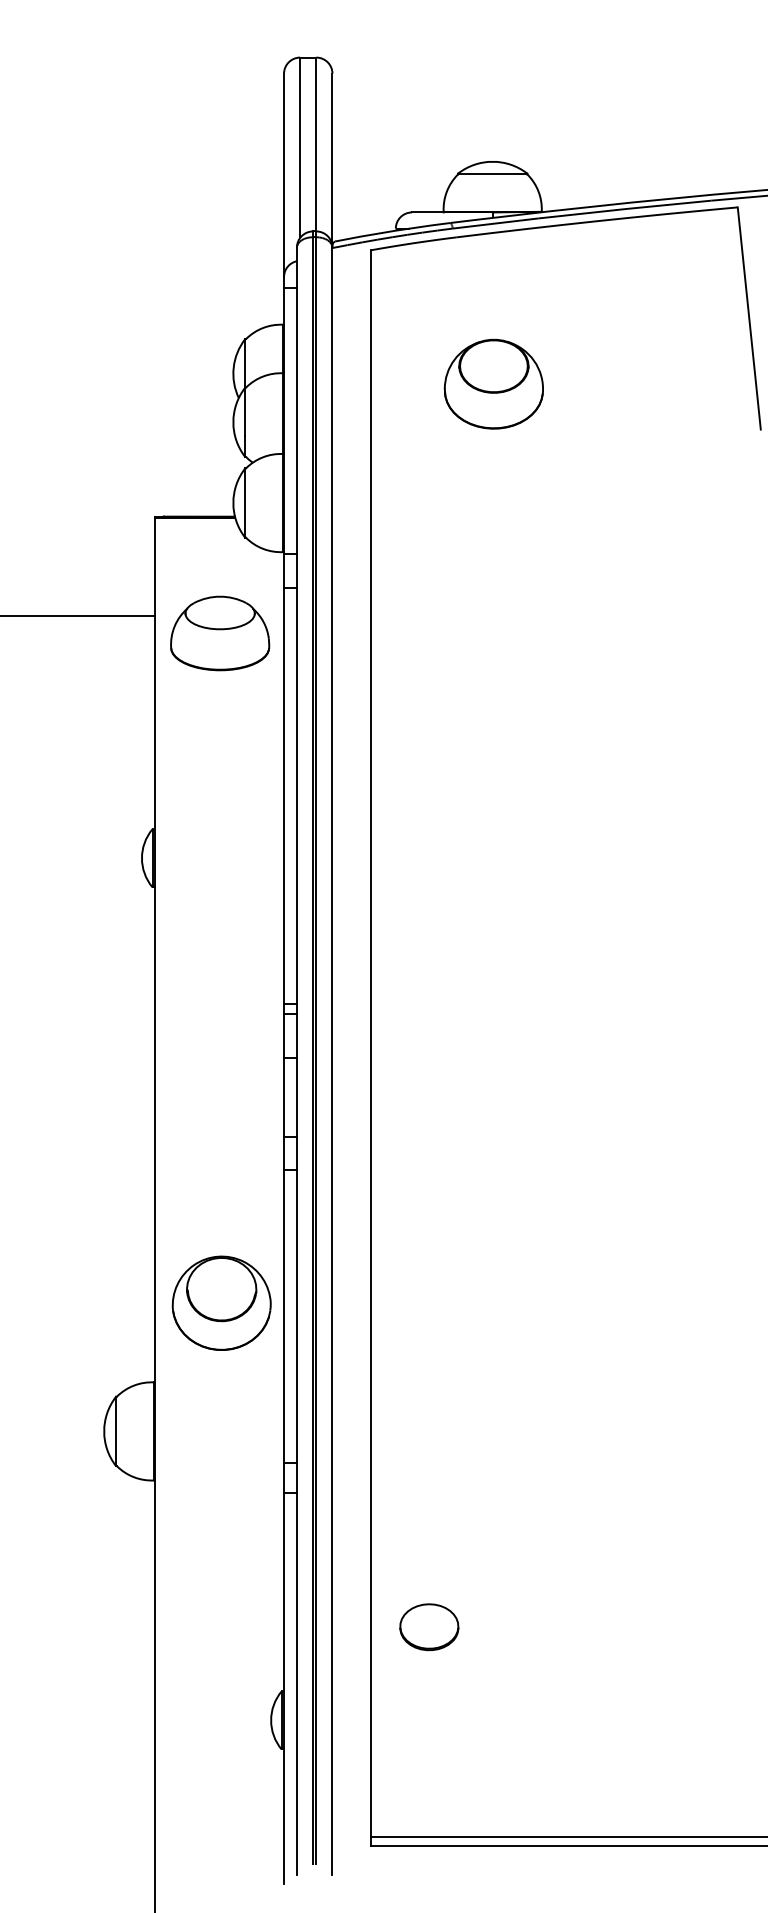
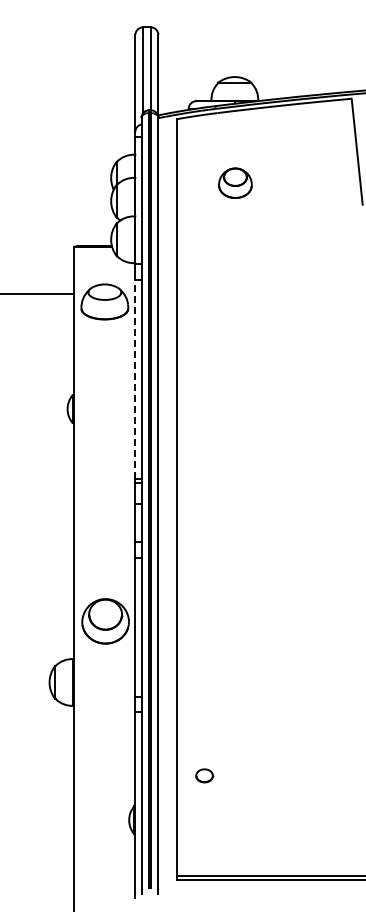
part: (494, 385) -> (235, 183), size x0.7
line: (284, 796) -> (135, 379), solid -> dashed
part: (429, 1626) -> (204, 775), size x0.6

